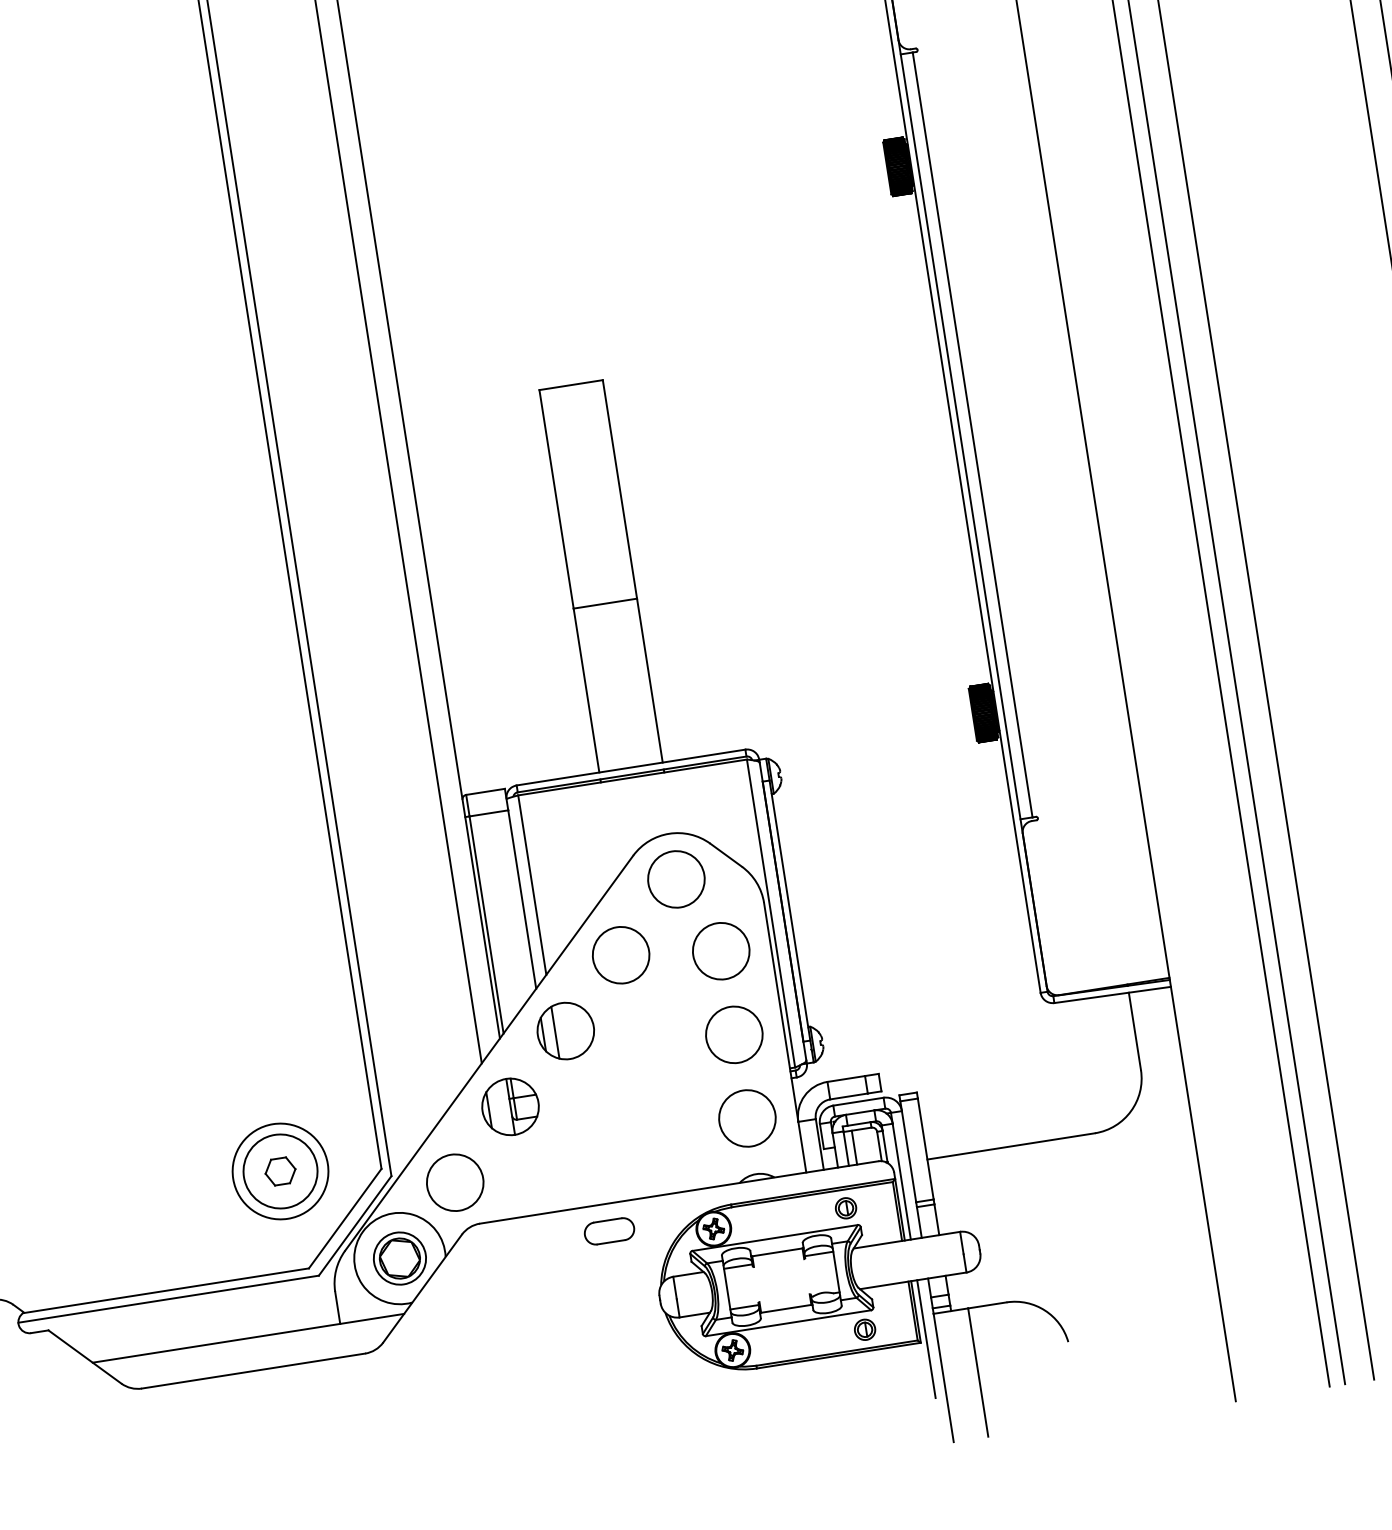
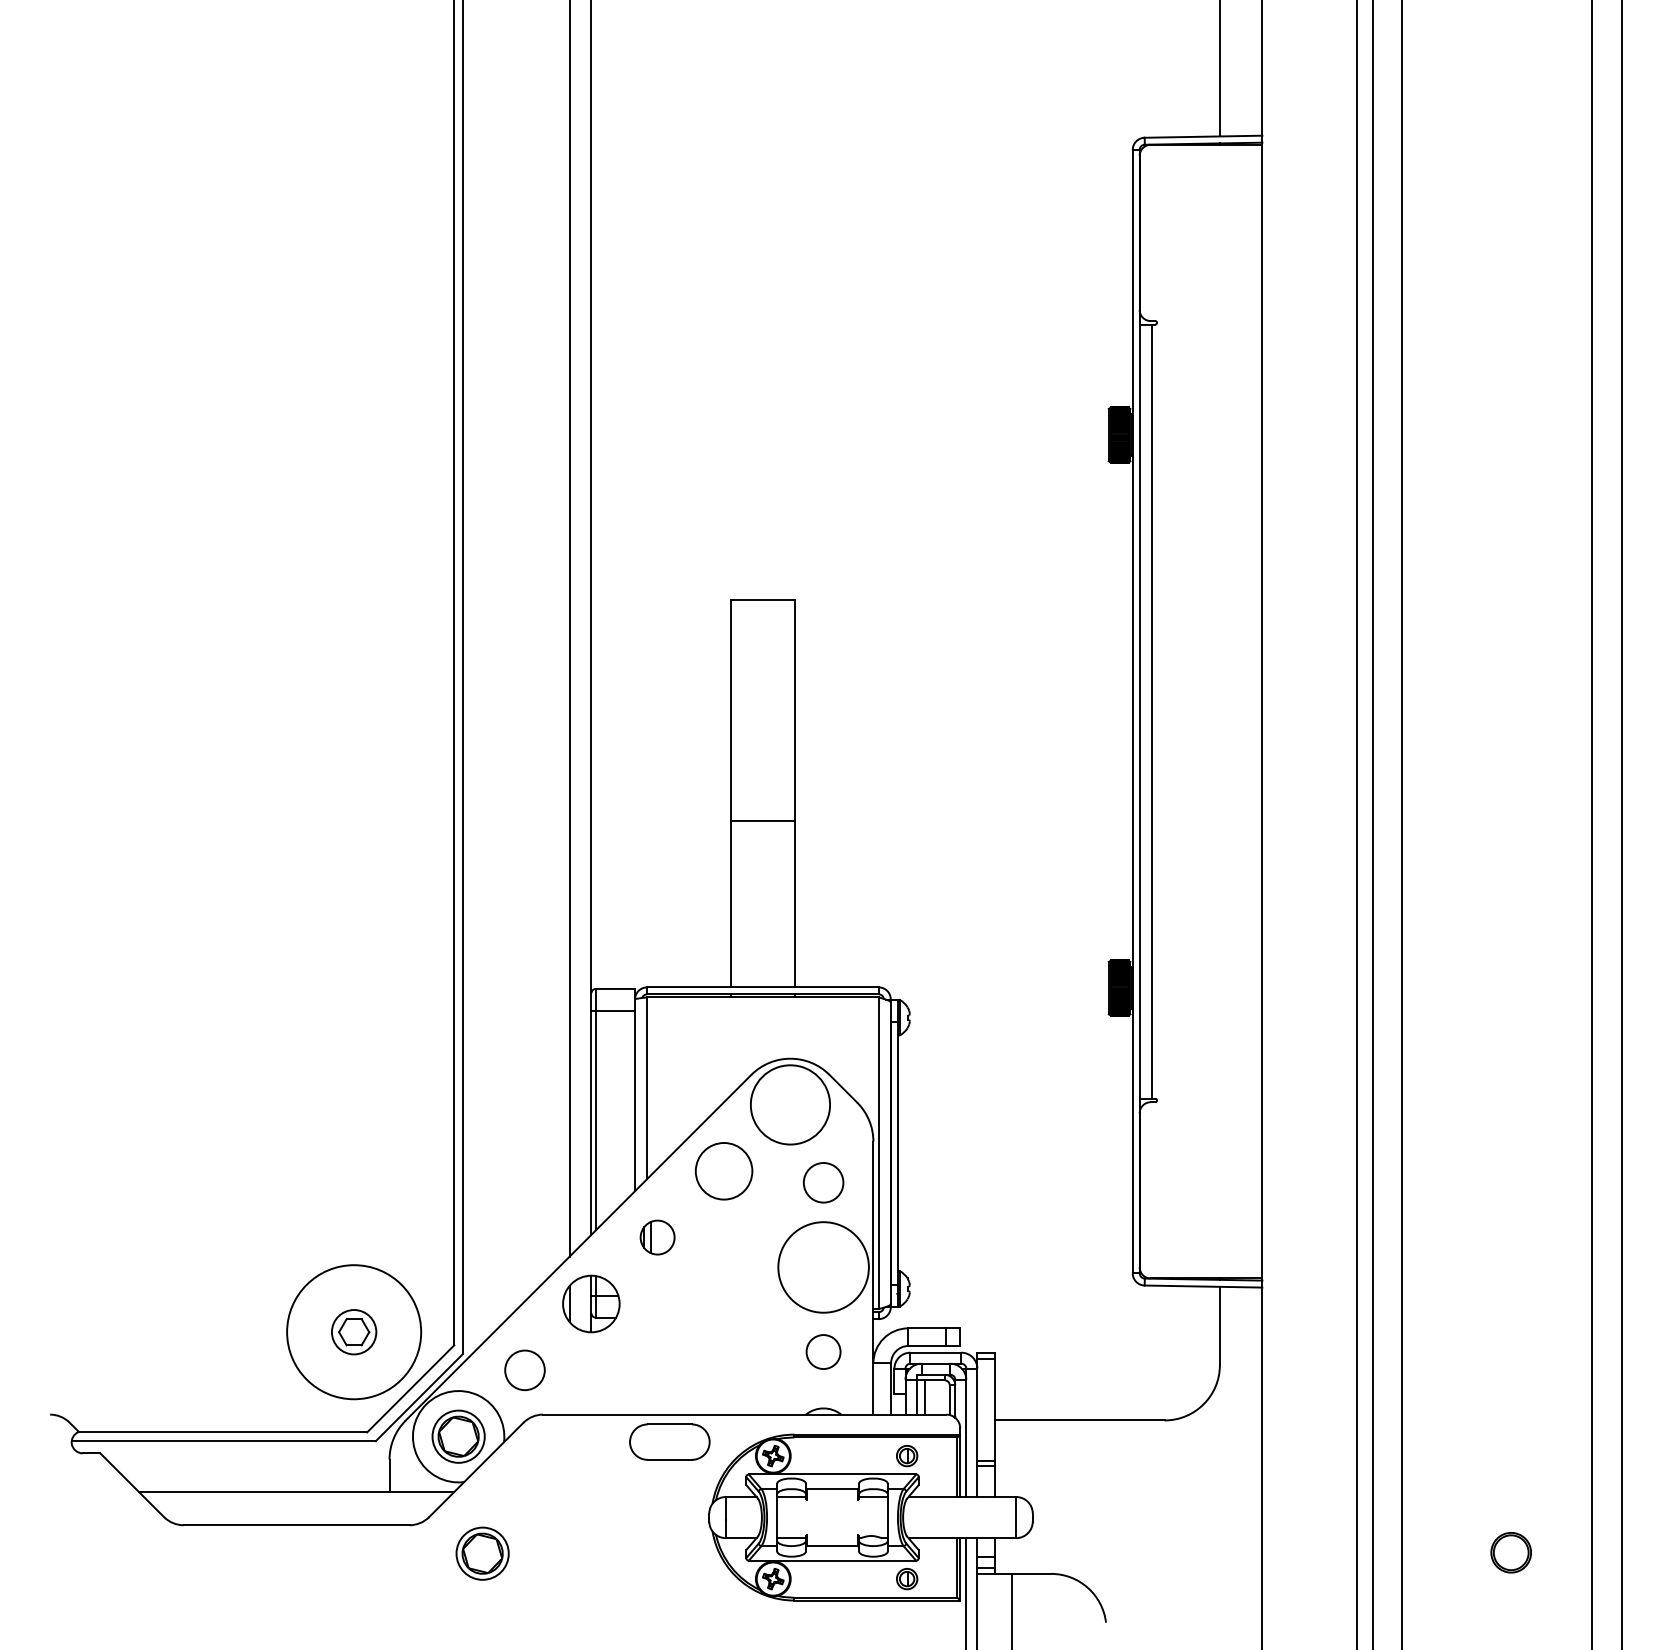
circle: (676, 879) -> (790, 1104), size x1.4
circle: (721, 950) -> (823, 1182), size x0.7
part: (565, 1030) -> (657, 1237), size x0.6
circle: (734, 1034) -> (823, 1267), size x1.6
circle: (747, 1117) -> (823, 1351), size x0.6
circle: (280, 1171) -> (354, 1332), size x0.6
circle: (280, 1171) -> (354, 1332), size x1.4
circle: (454, 1182) -> (524, 1370), size x0.7
part: (609, 1231) -> (669, 1442), size x1.6
part: (441, 1370) -> (482, 1553), added

